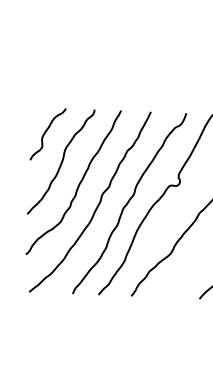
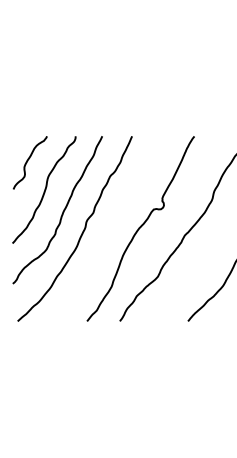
curve: (129, 202) -> (114, 227), removed

